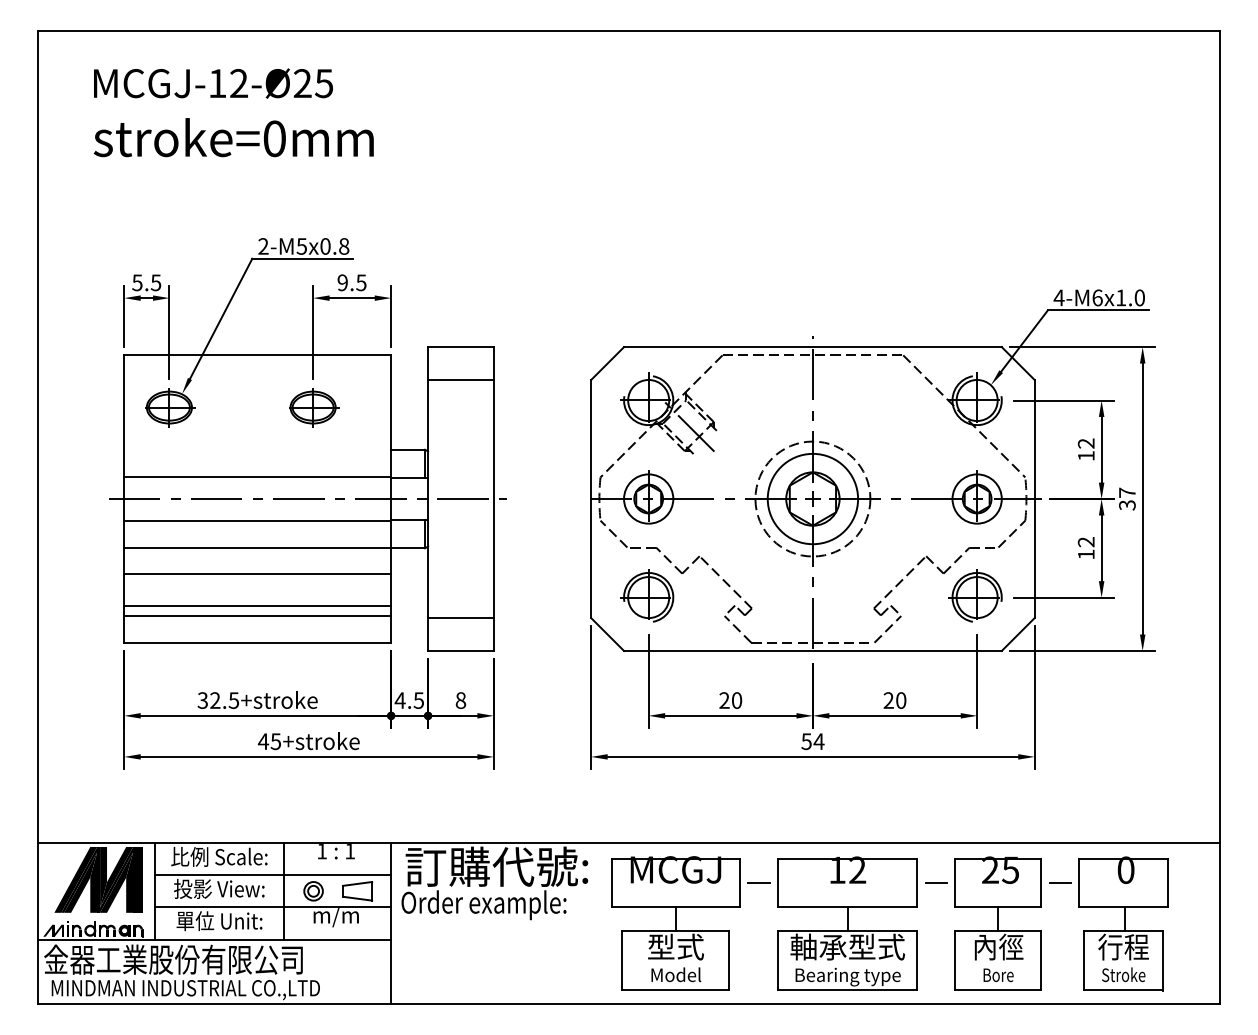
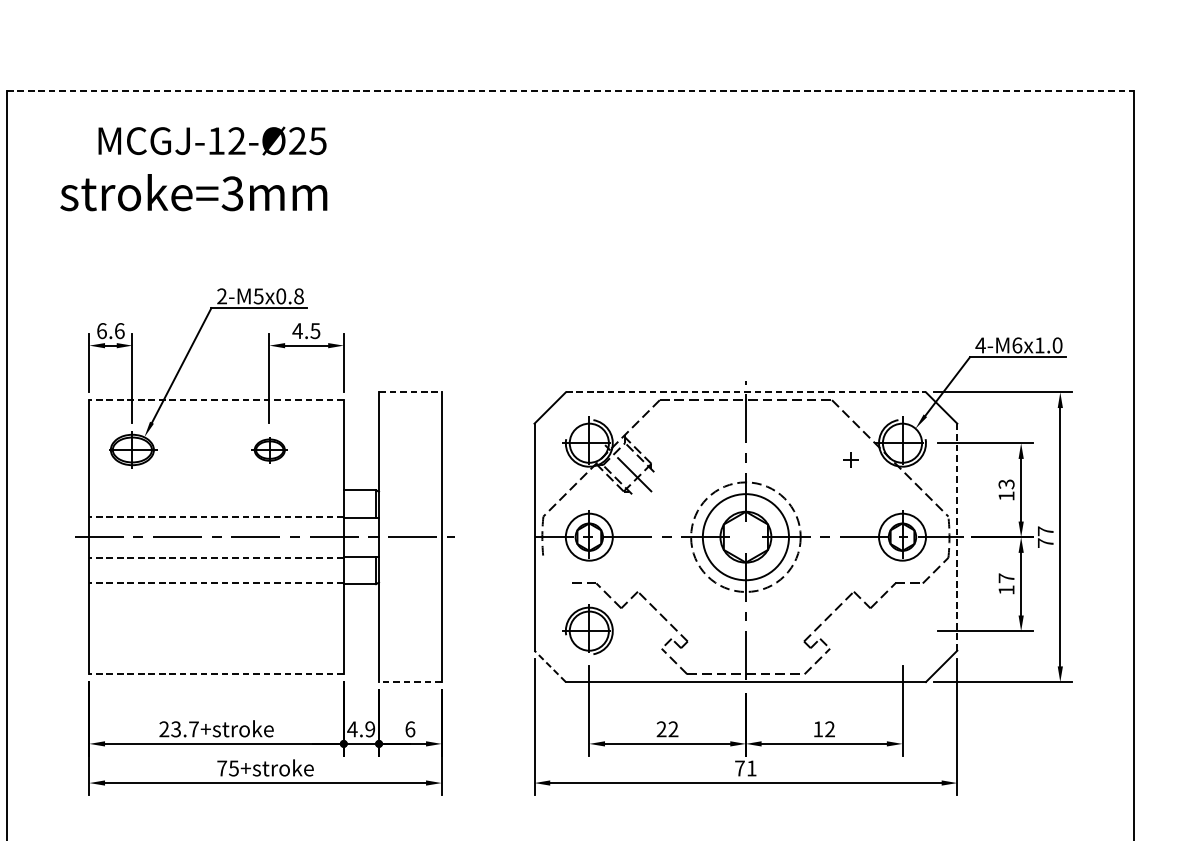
line: (629, 31) -> (571, 91), solid -> dashed
text: (213, 83) -> (212, 141), moved
text: (274, 138) -> (232, 193), stroke=0mm -> stroke=3mm
text: (146, 282) -> (110, 330), 5.5 -> 6.6
text: (342, 282) -> (297, 330), 9.5 -> 4.5
line: (460, 347) -> (409, 392), solid -> dashed
line: (812, 347) -> (745, 392), solid -> dashed
line: (257, 355) -> (216, 400), solid -> dashed
line: (460, 379) -> (409, 423), removed
part: (314, 407) -> (270, 449), size x0.7
text: (1086, 443) -> (1006, 484), 12 -> 13
line: (257, 477) -> (216, 516), solid -> dashed
part: (812, 498) -> (850, 459), moved
line: (1034, 499) -> (957, 537), solid -> dashed
text: (1127, 505) -> (1045, 543), 37 -> 77
line: (257, 520) -> (216, 557), solid -> dashed
line: (613, 533) -> (555, 570), removed
text: (1085, 542) -> (1005, 578), 12 -> 17
line: (257, 547) -> (216, 583), solid -> dashed
line: (257, 573) -> (216, 608), removed
part: (975, 595) -> (900, 629), removed
line: (257, 605) -> (216, 638), removed
line: (257, 616) -> (216, 649), removed
line: (460, 618) -> (409, 651), removed
line: (607, 634) -> (550, 666), solid -> dashed
line: (257, 642) -> (216, 673), solid -> dashed
line: (460, 650) -> (409, 681), solid -> dashed
text: (218, 700) -> (179, 729), 32.5+stroke -> 23.7+stroke
text: (418, 700) -> (369, 729), 4.5 -> 4.9
text: (460, 700) -> (409, 729), 8 -> 6
text: (736, 700) -> (673, 729), 20 -> 22
text: (894, 700) -> (823, 729), 20 -> 12
text: (263, 741) -> (222, 768), 45+stroke -> 75+stroke
text: (812, 741) -> (745, 768), 54 -> 71

